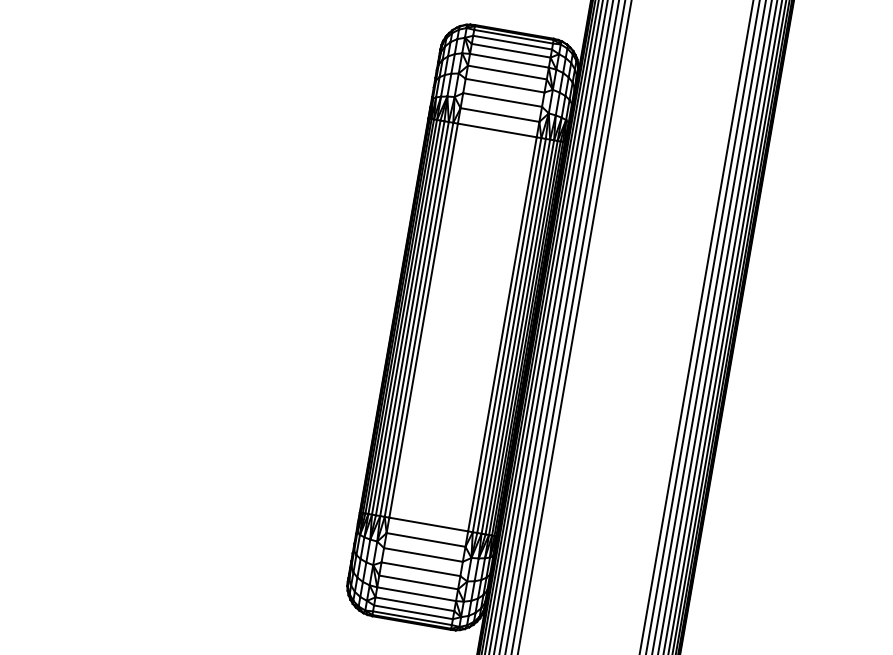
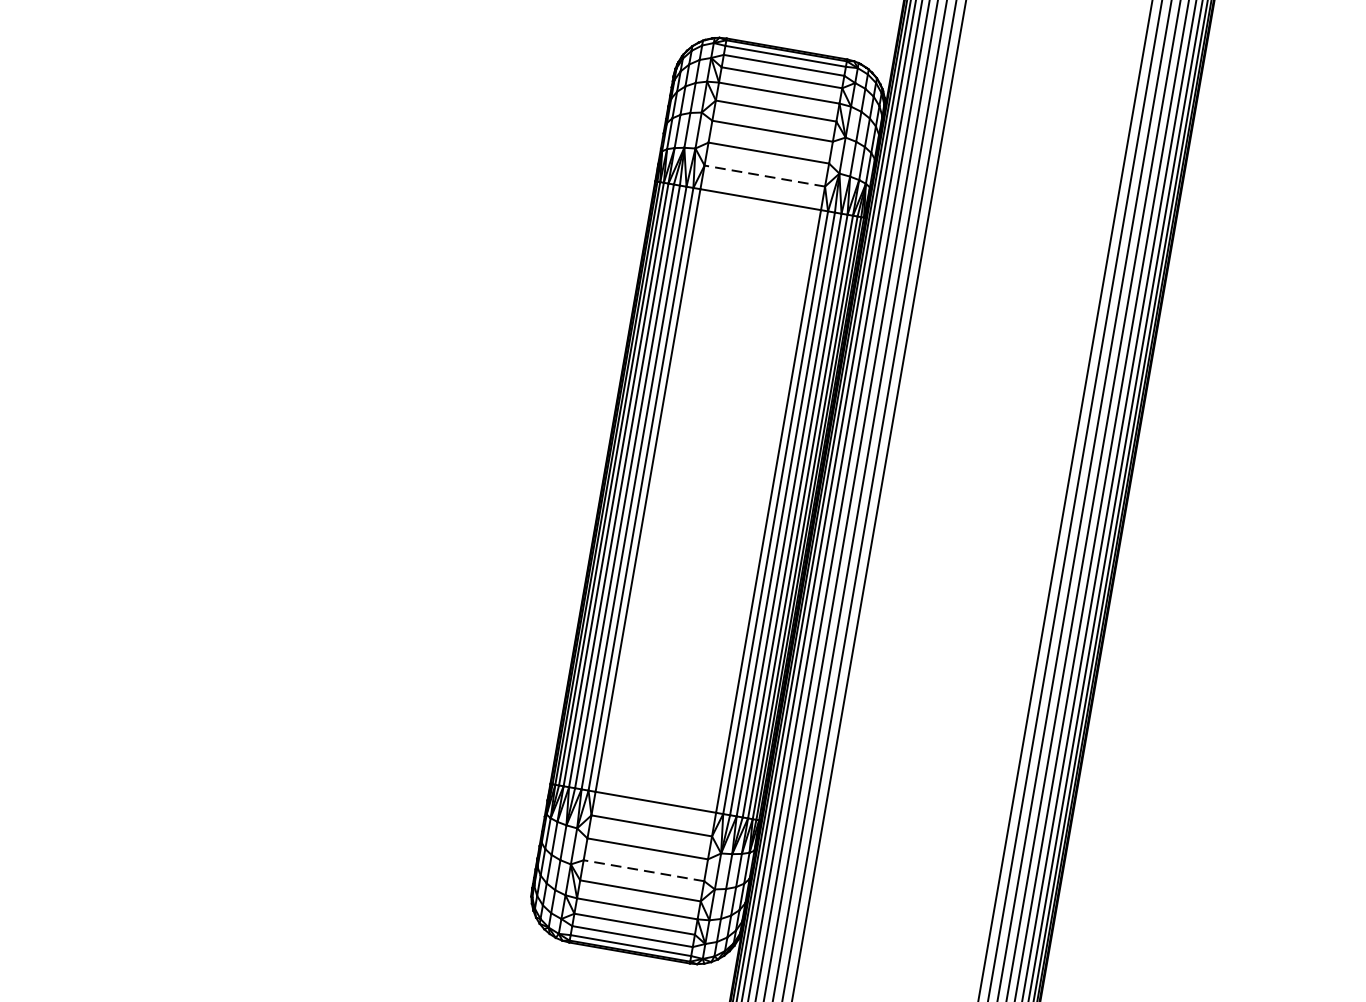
line: (500, 115) -> (765, 176), solid -> dashed
line: (420, 569) -> (643, 871), solid -> dashed

